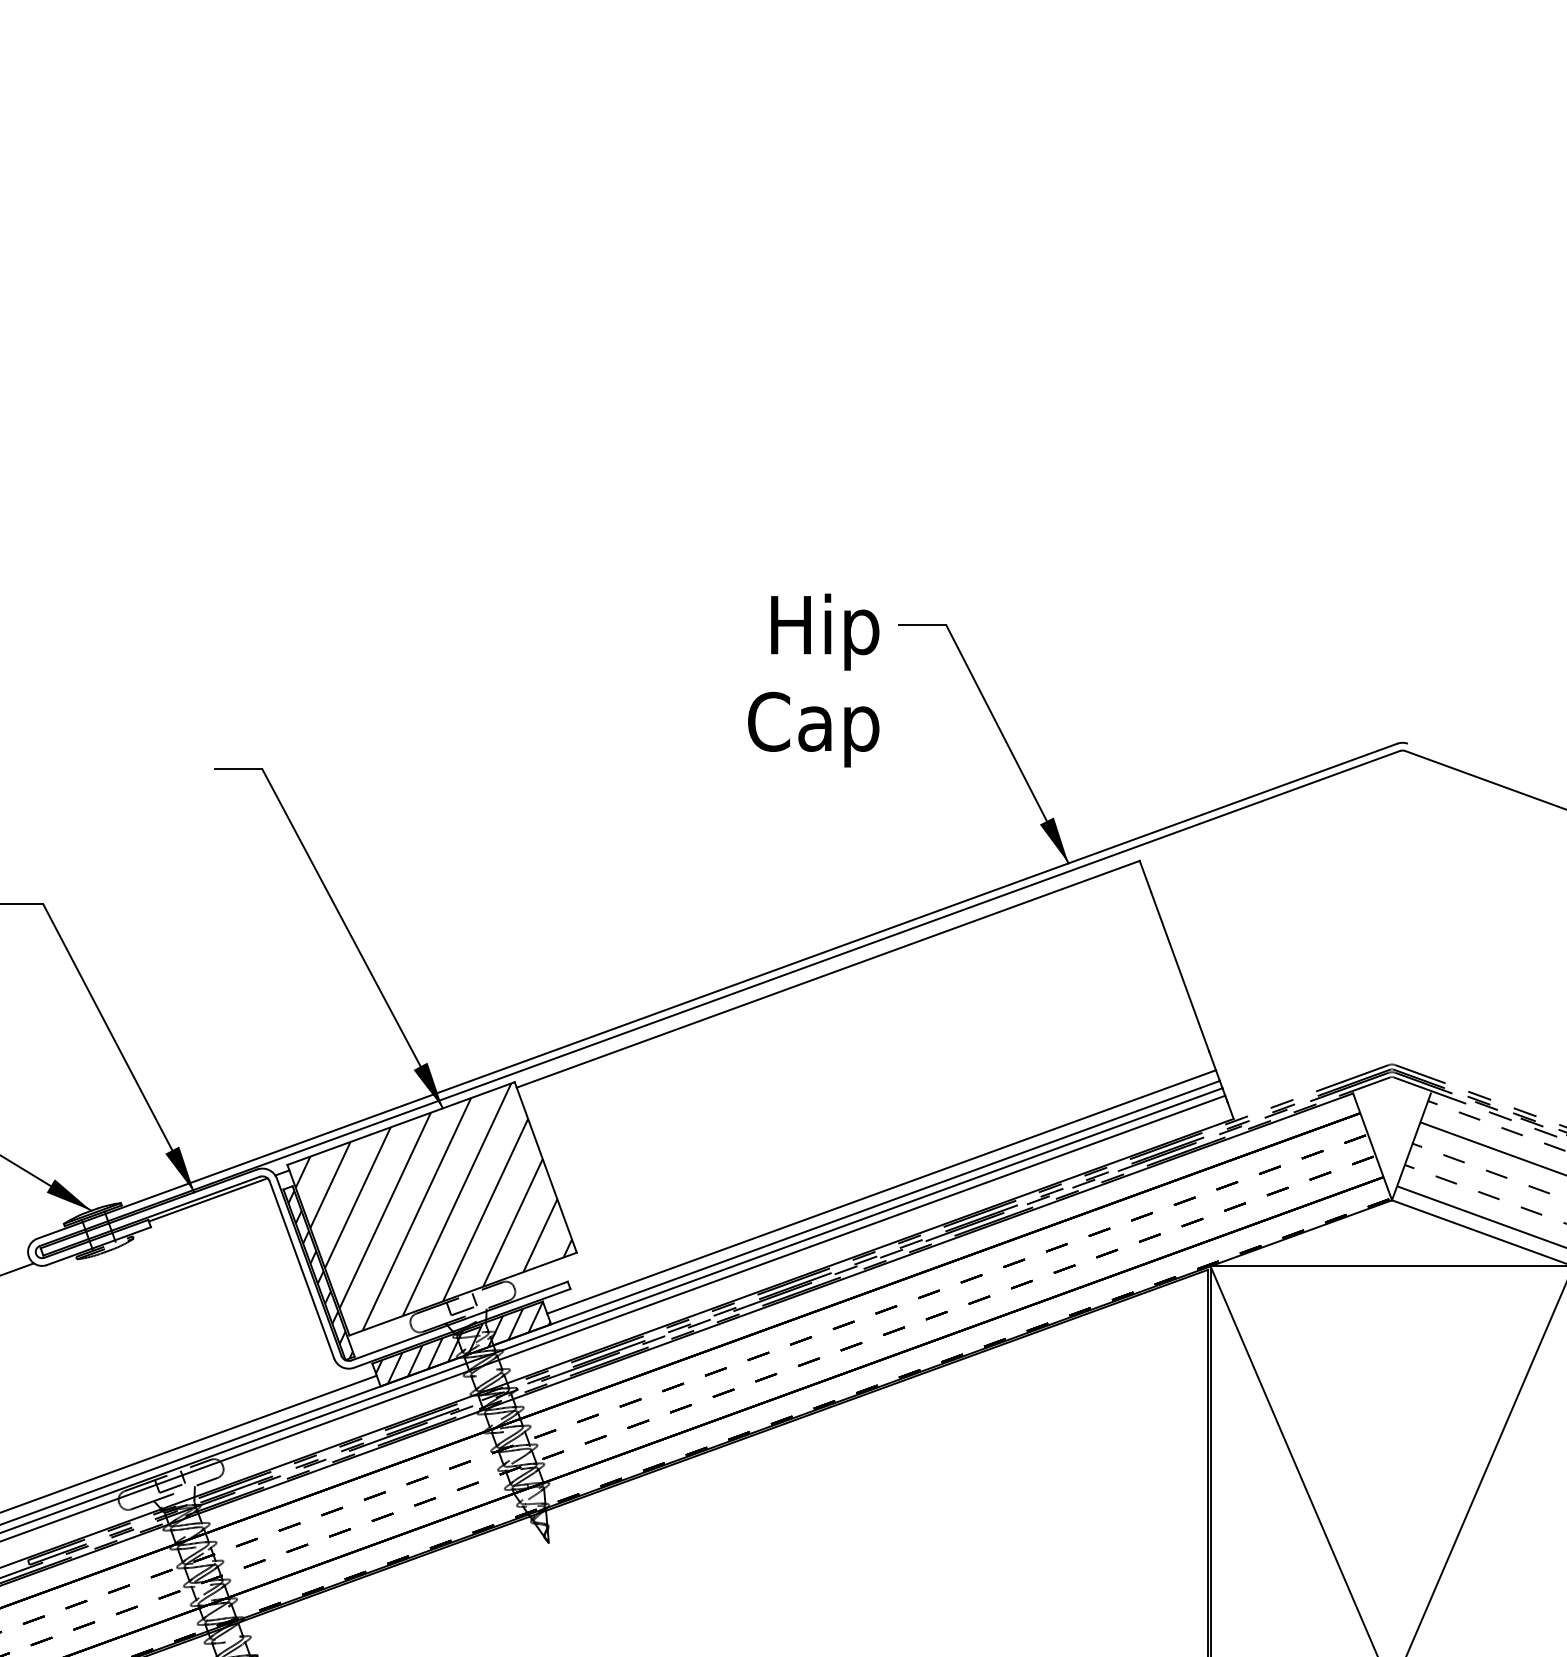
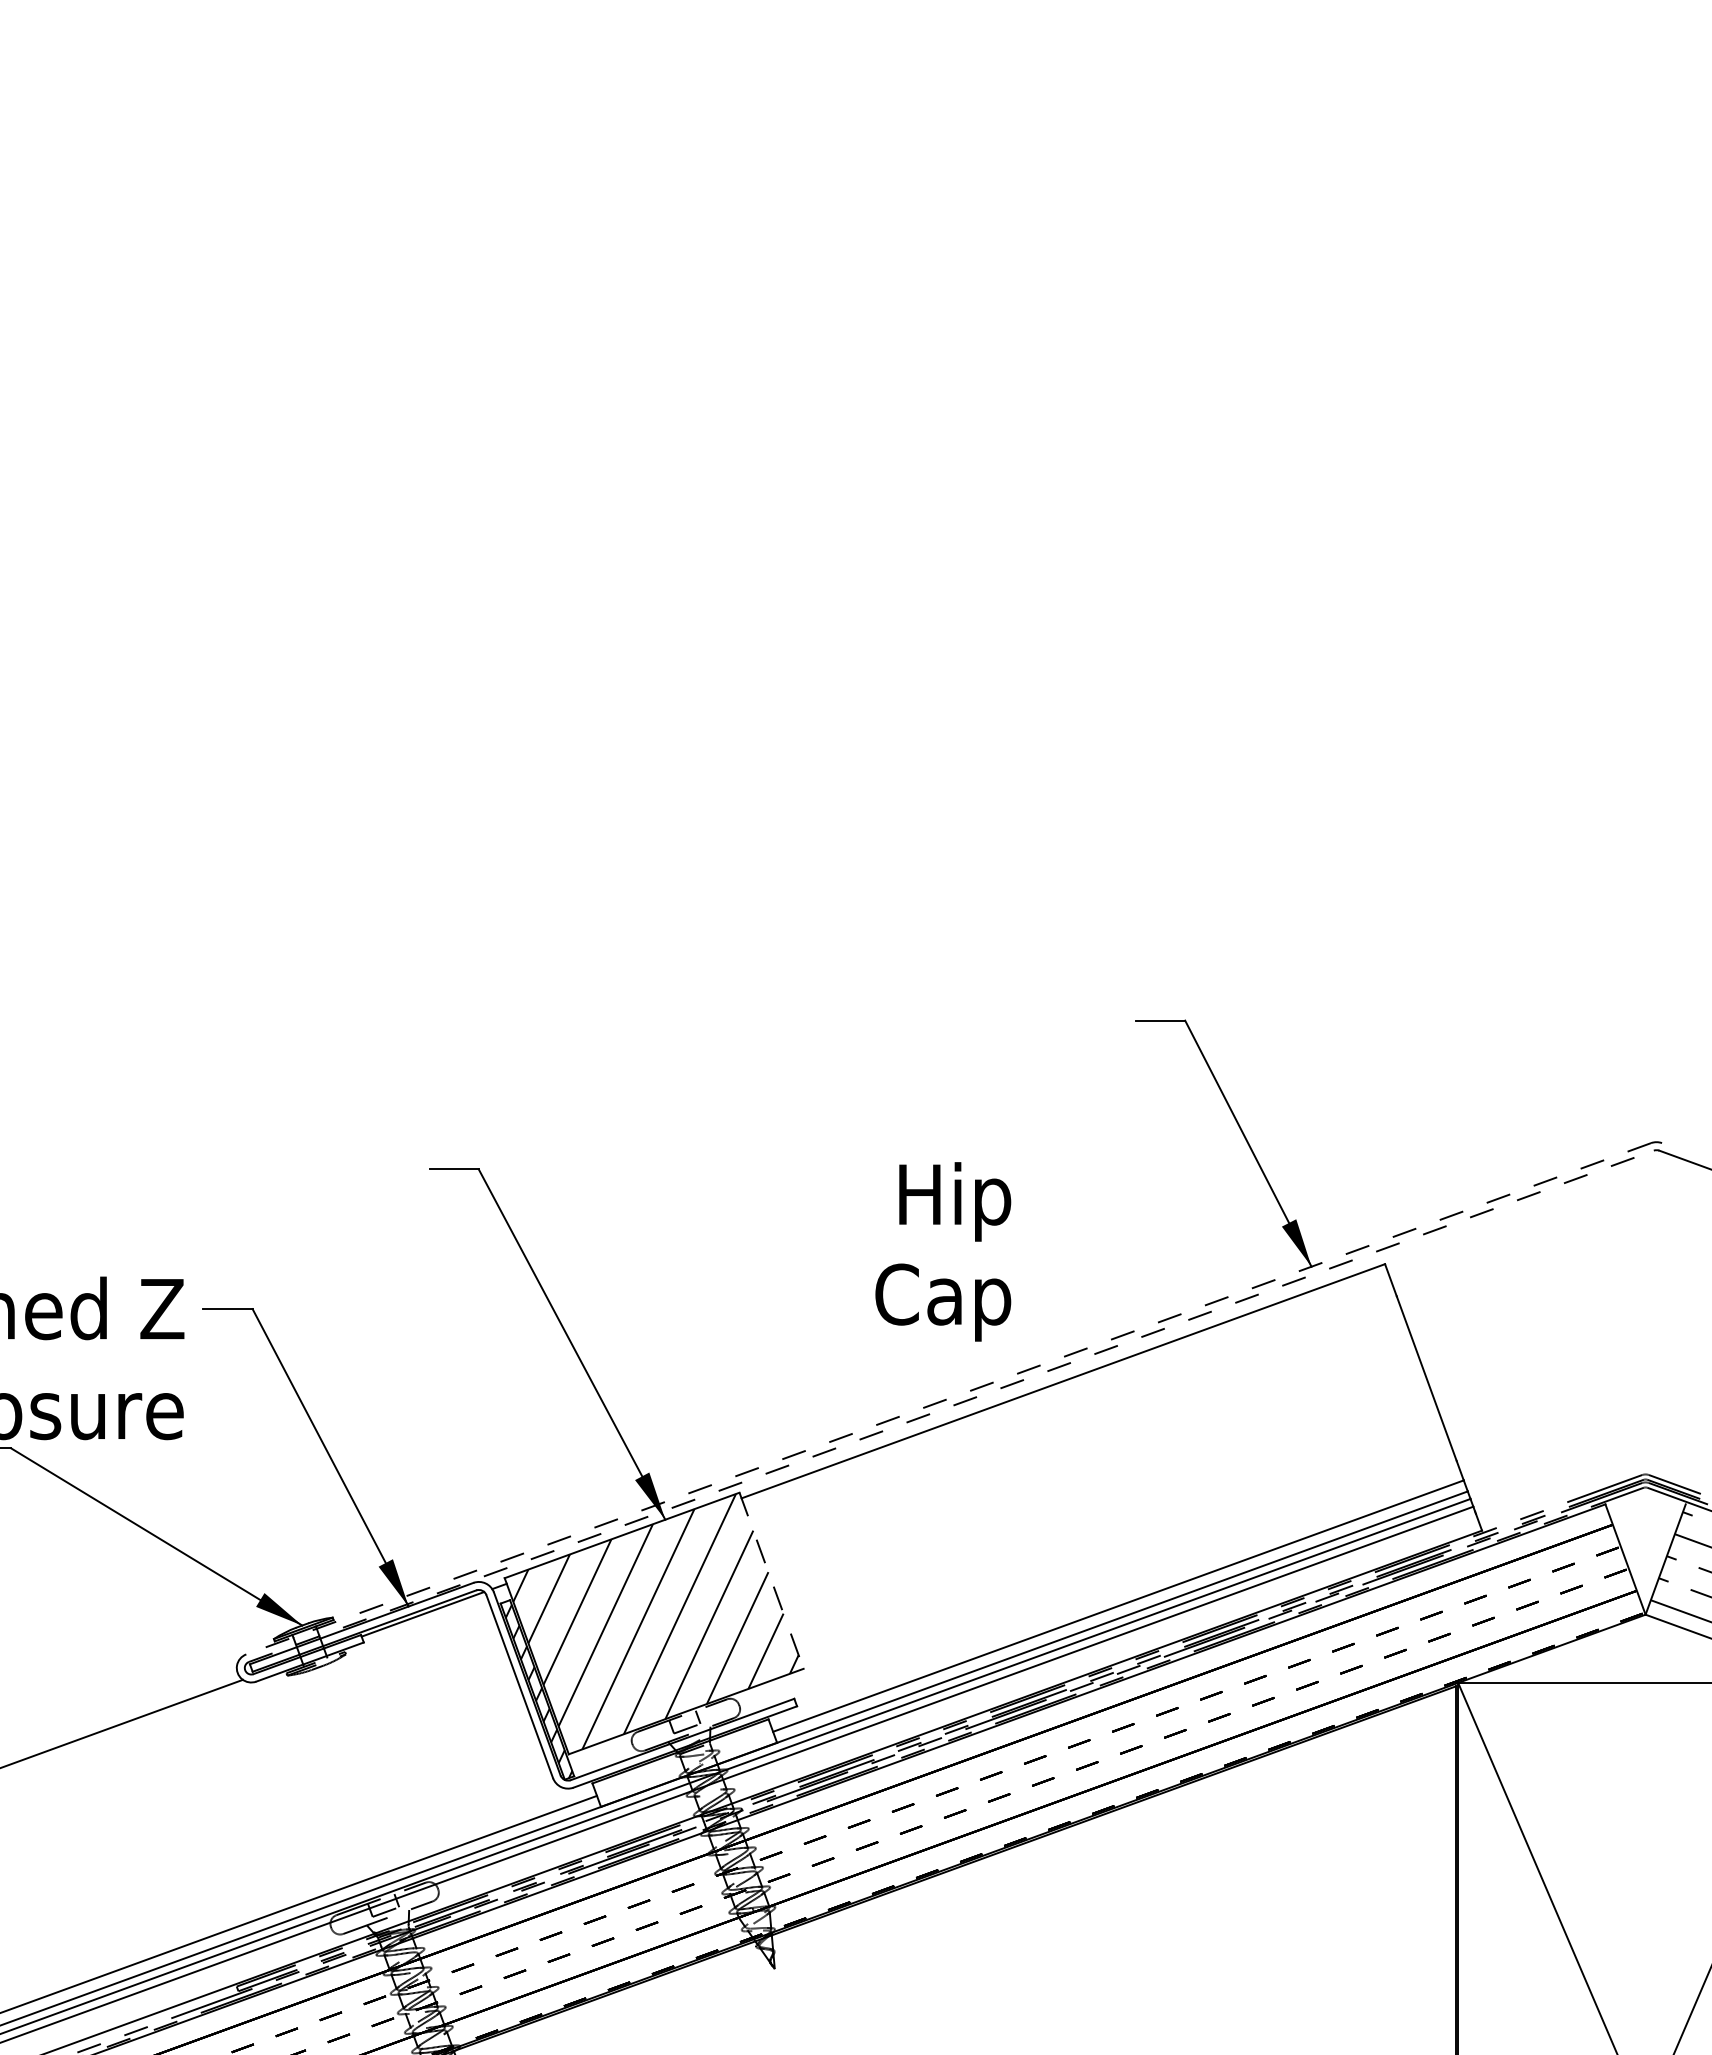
text: (813, 680) -> (943, 1251), moved
line: (717, 990) -> (948, 1398), solid -> dashed
line: (719, 998) -> (951, 1406), solid -> dashed
line: (545, 1167) -> (771, 1580), solid -> dashed
hatch: (463, 1342) -> (686, 1761), removed

